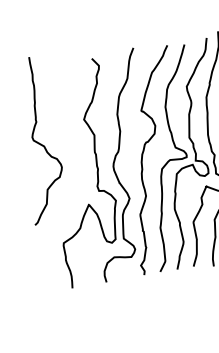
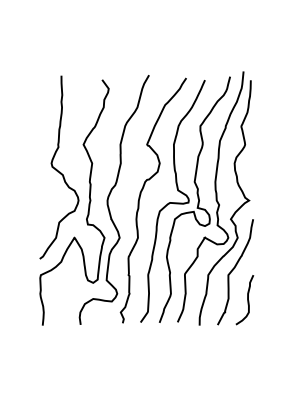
curve: (38, 142) -> (57, 169), moved

